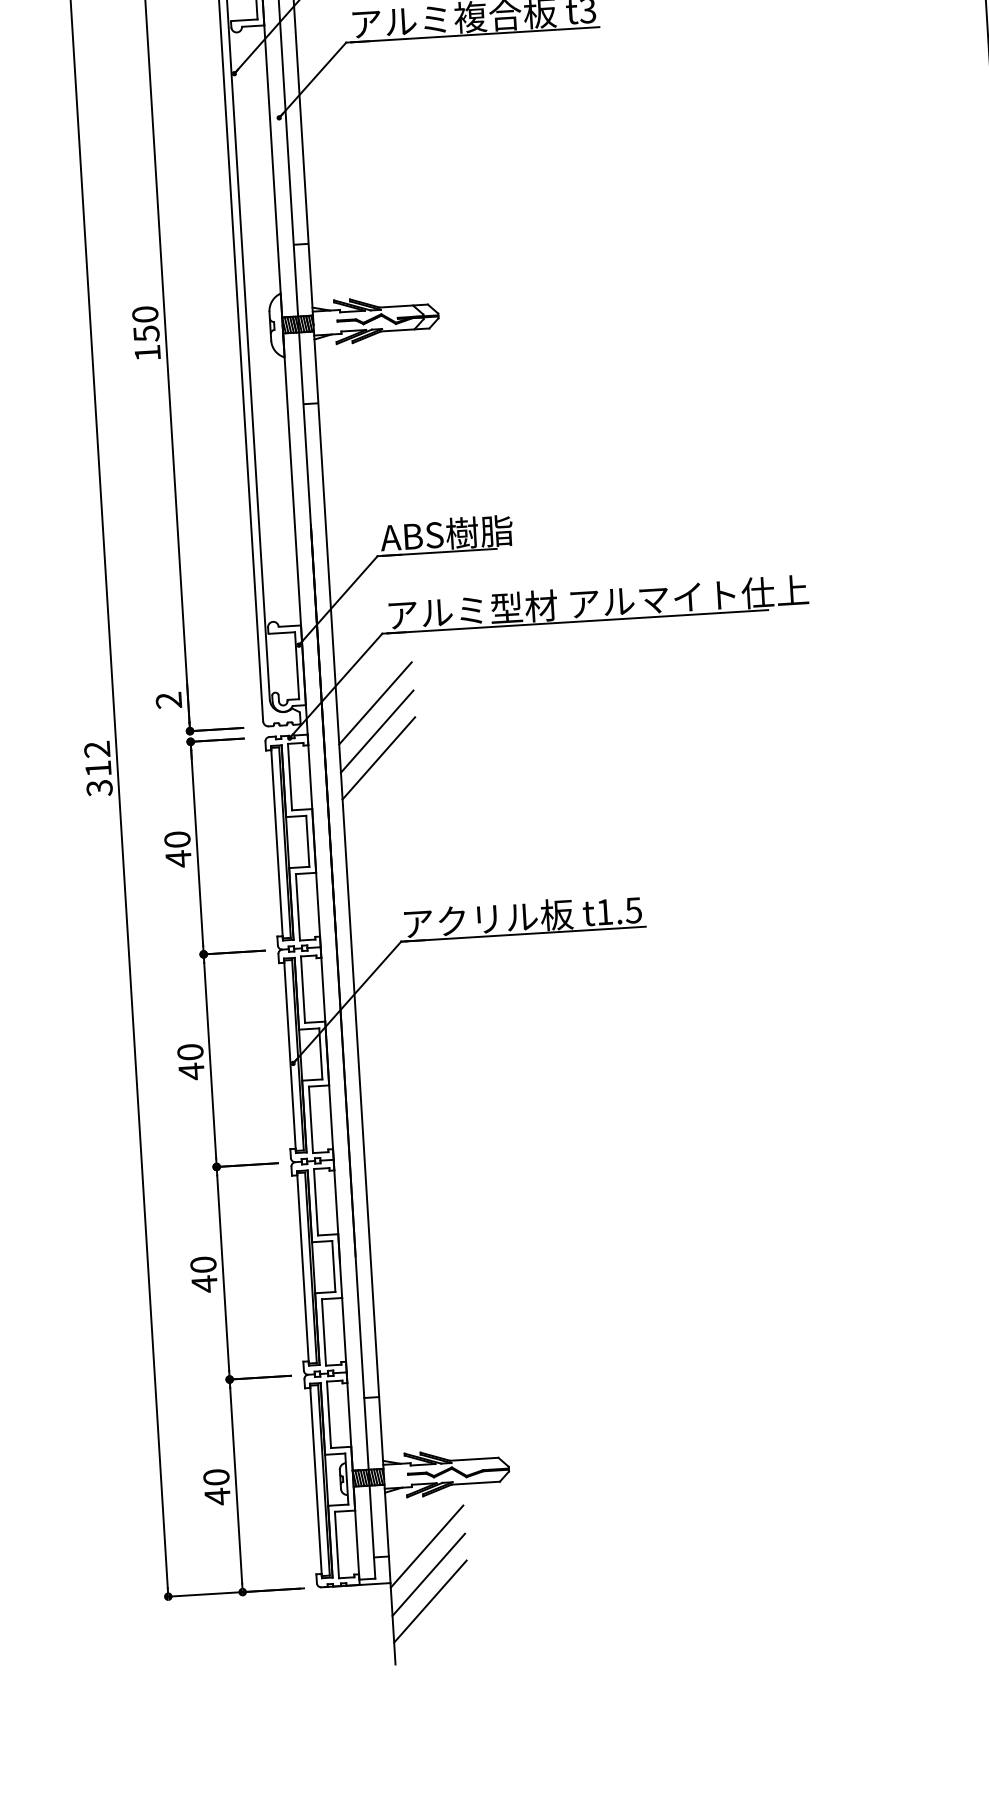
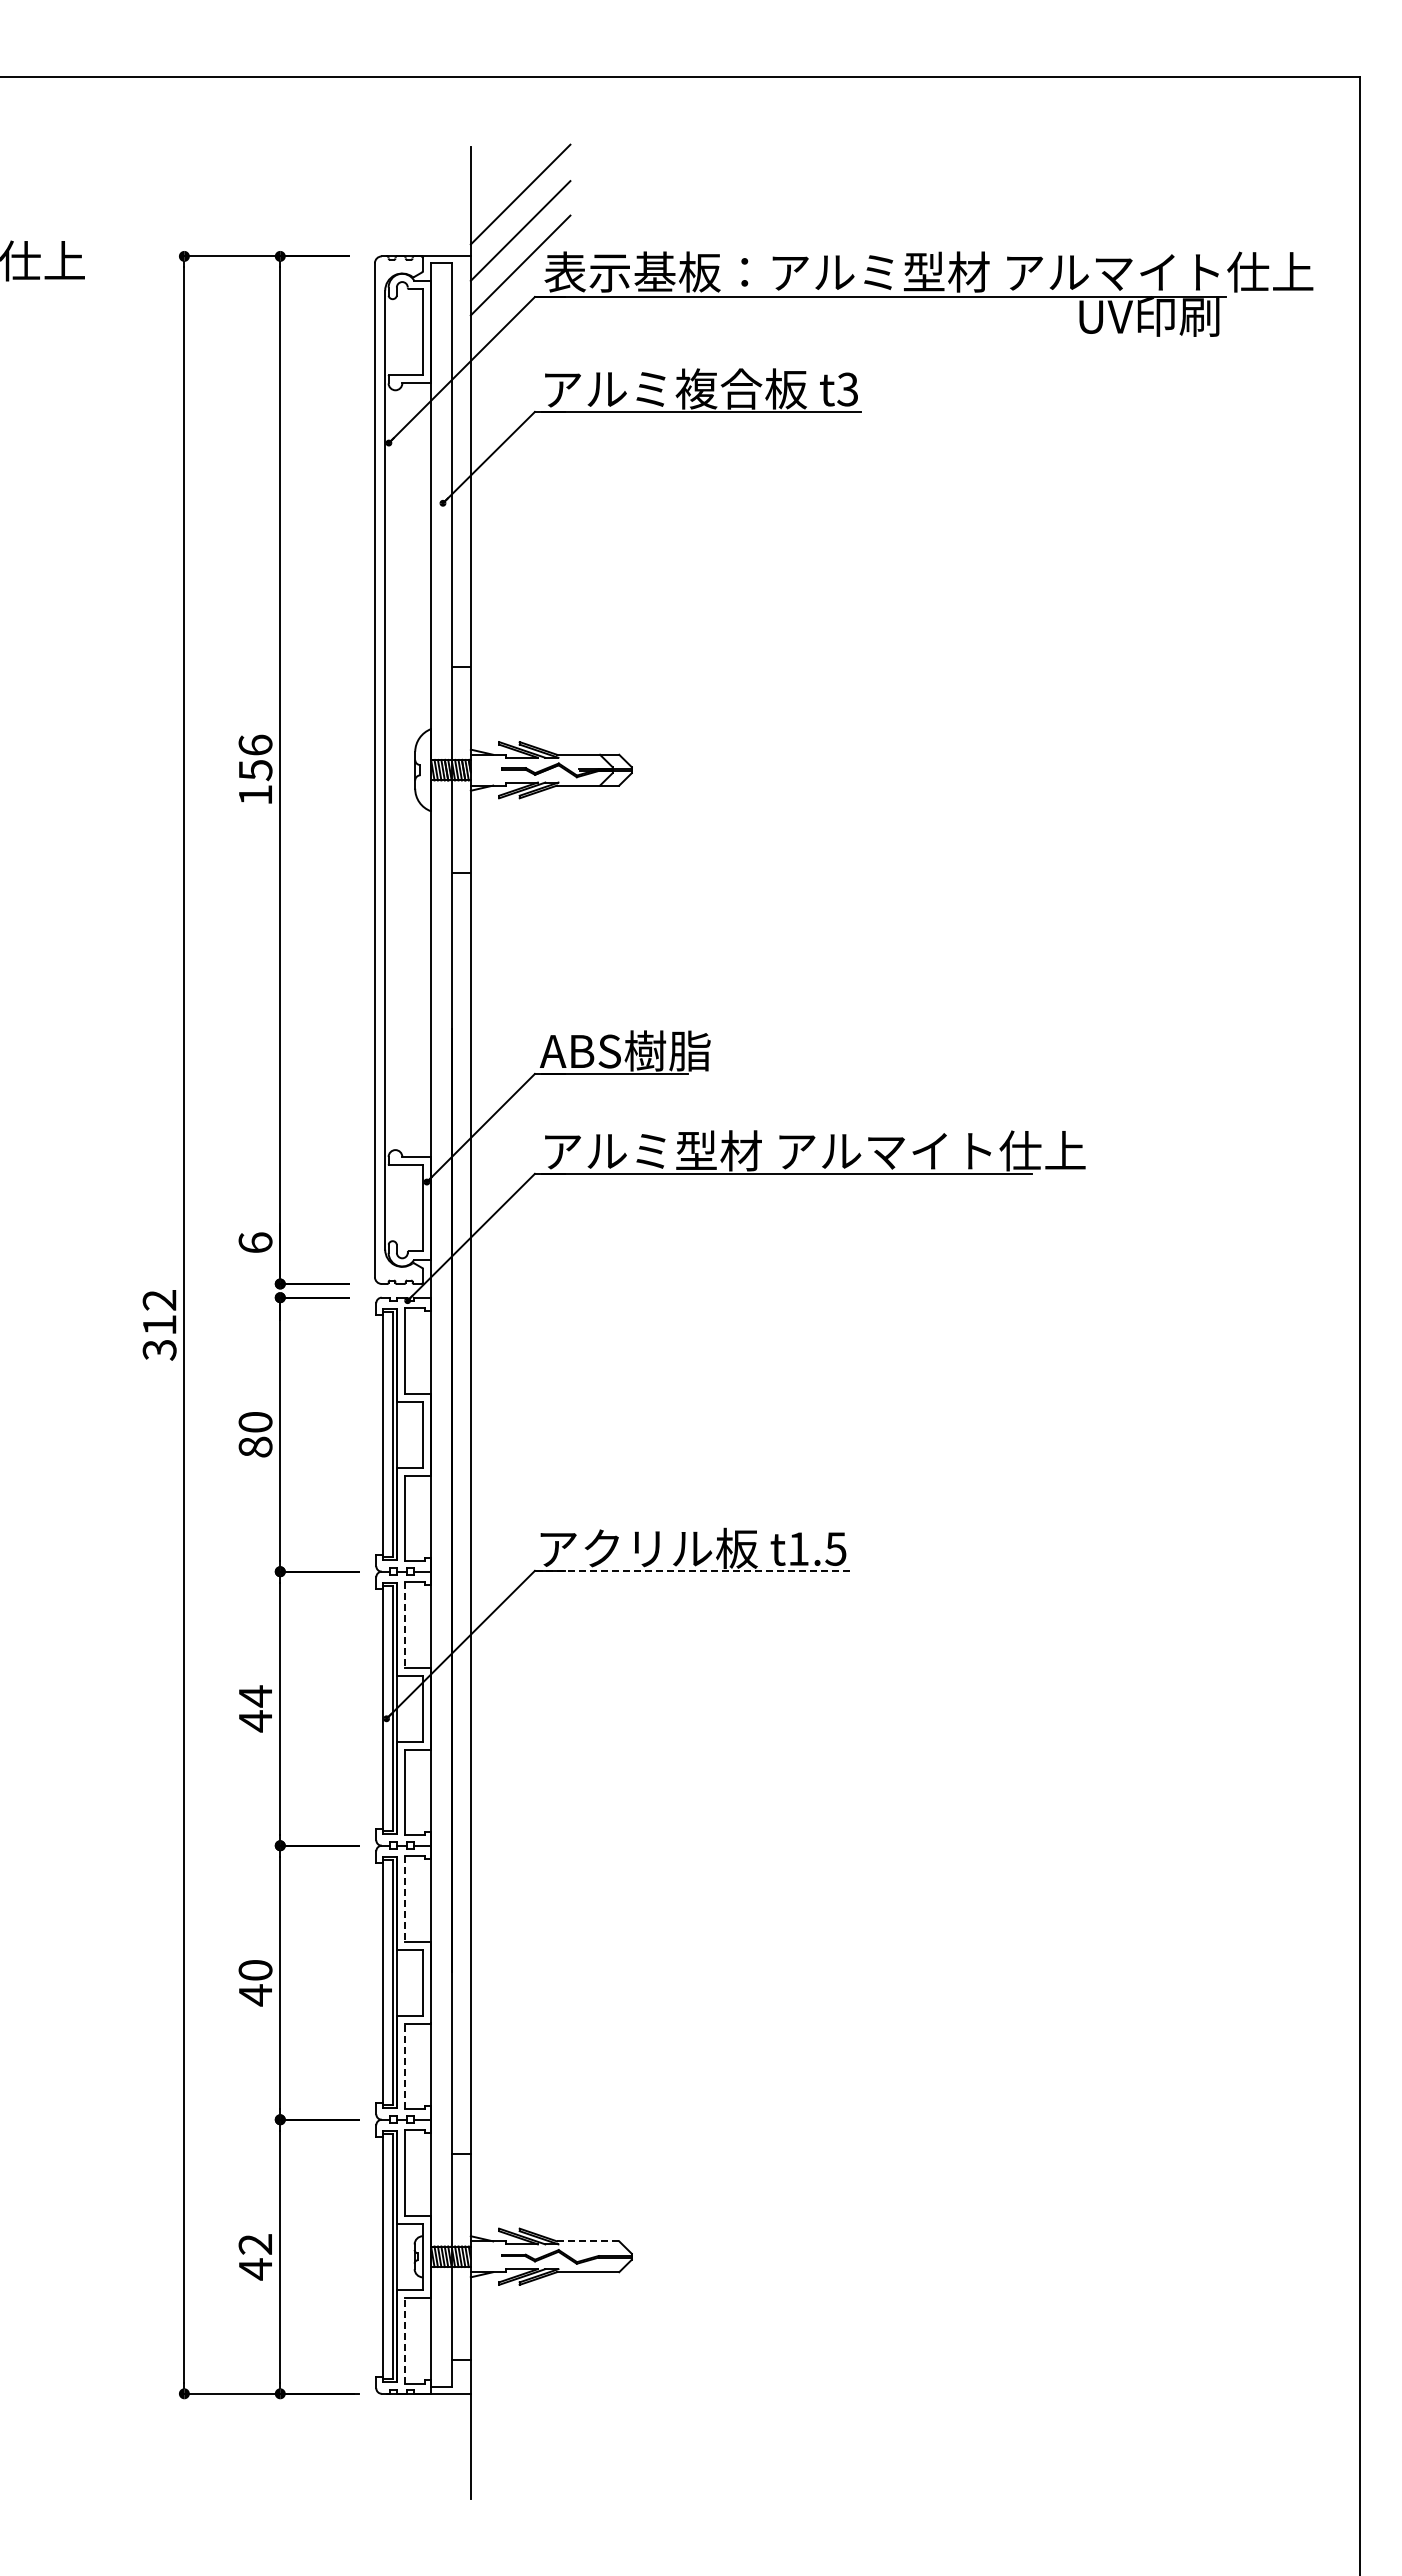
text: (145, 313) -> (255, 744), 150 -> 156
text: (168, 700) -> (255, 1242), 2 -> 6
line: (375, 703) -> (520, 1262), removed
line: (377, 731) -> (520, 1299), removed
line: (378, 758) -> (520, 1333), removed
text: (178, 859) -> (255, 1447), 40 -> 80
line: (523, 933) -> (692, 1570), solid -> dashed
line: (303, 989) -> (405, 1624), solid -> dashed
text: (190, 1052) -> (255, 1696), 40 -> 44
line: (316, 1201) -> (405, 1898), solid -> dashed
line: (324, 1332) -> (405, 2066), solid -> dashed
line: (474, 1459) -> (588, 2241), solid -> dashed
text: (216, 1477) -> (255, 2244), 40 -> 42
line: (337, 1544) -> (405, 2340), solid -> dashed
line: (426, 1546) -> (520, 2349), removed
line: (428, 1575) -> (520, 2386), removed
line: (430, 1601) -> (520, 2420), removed

